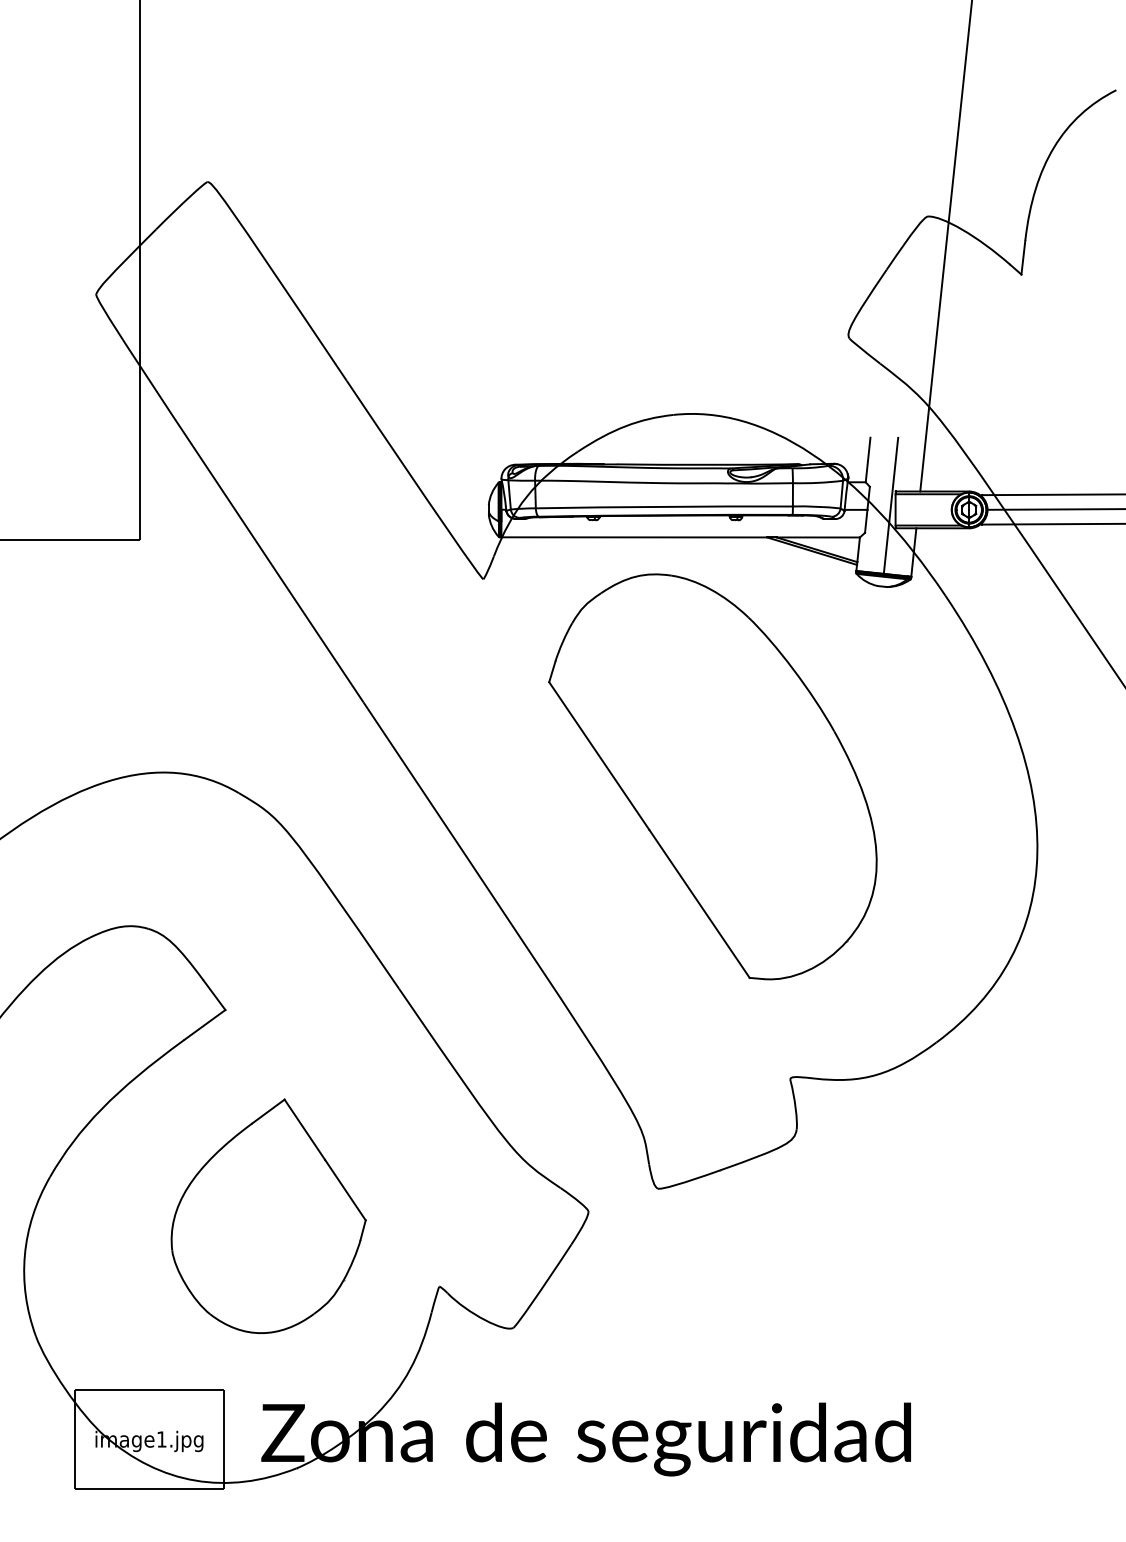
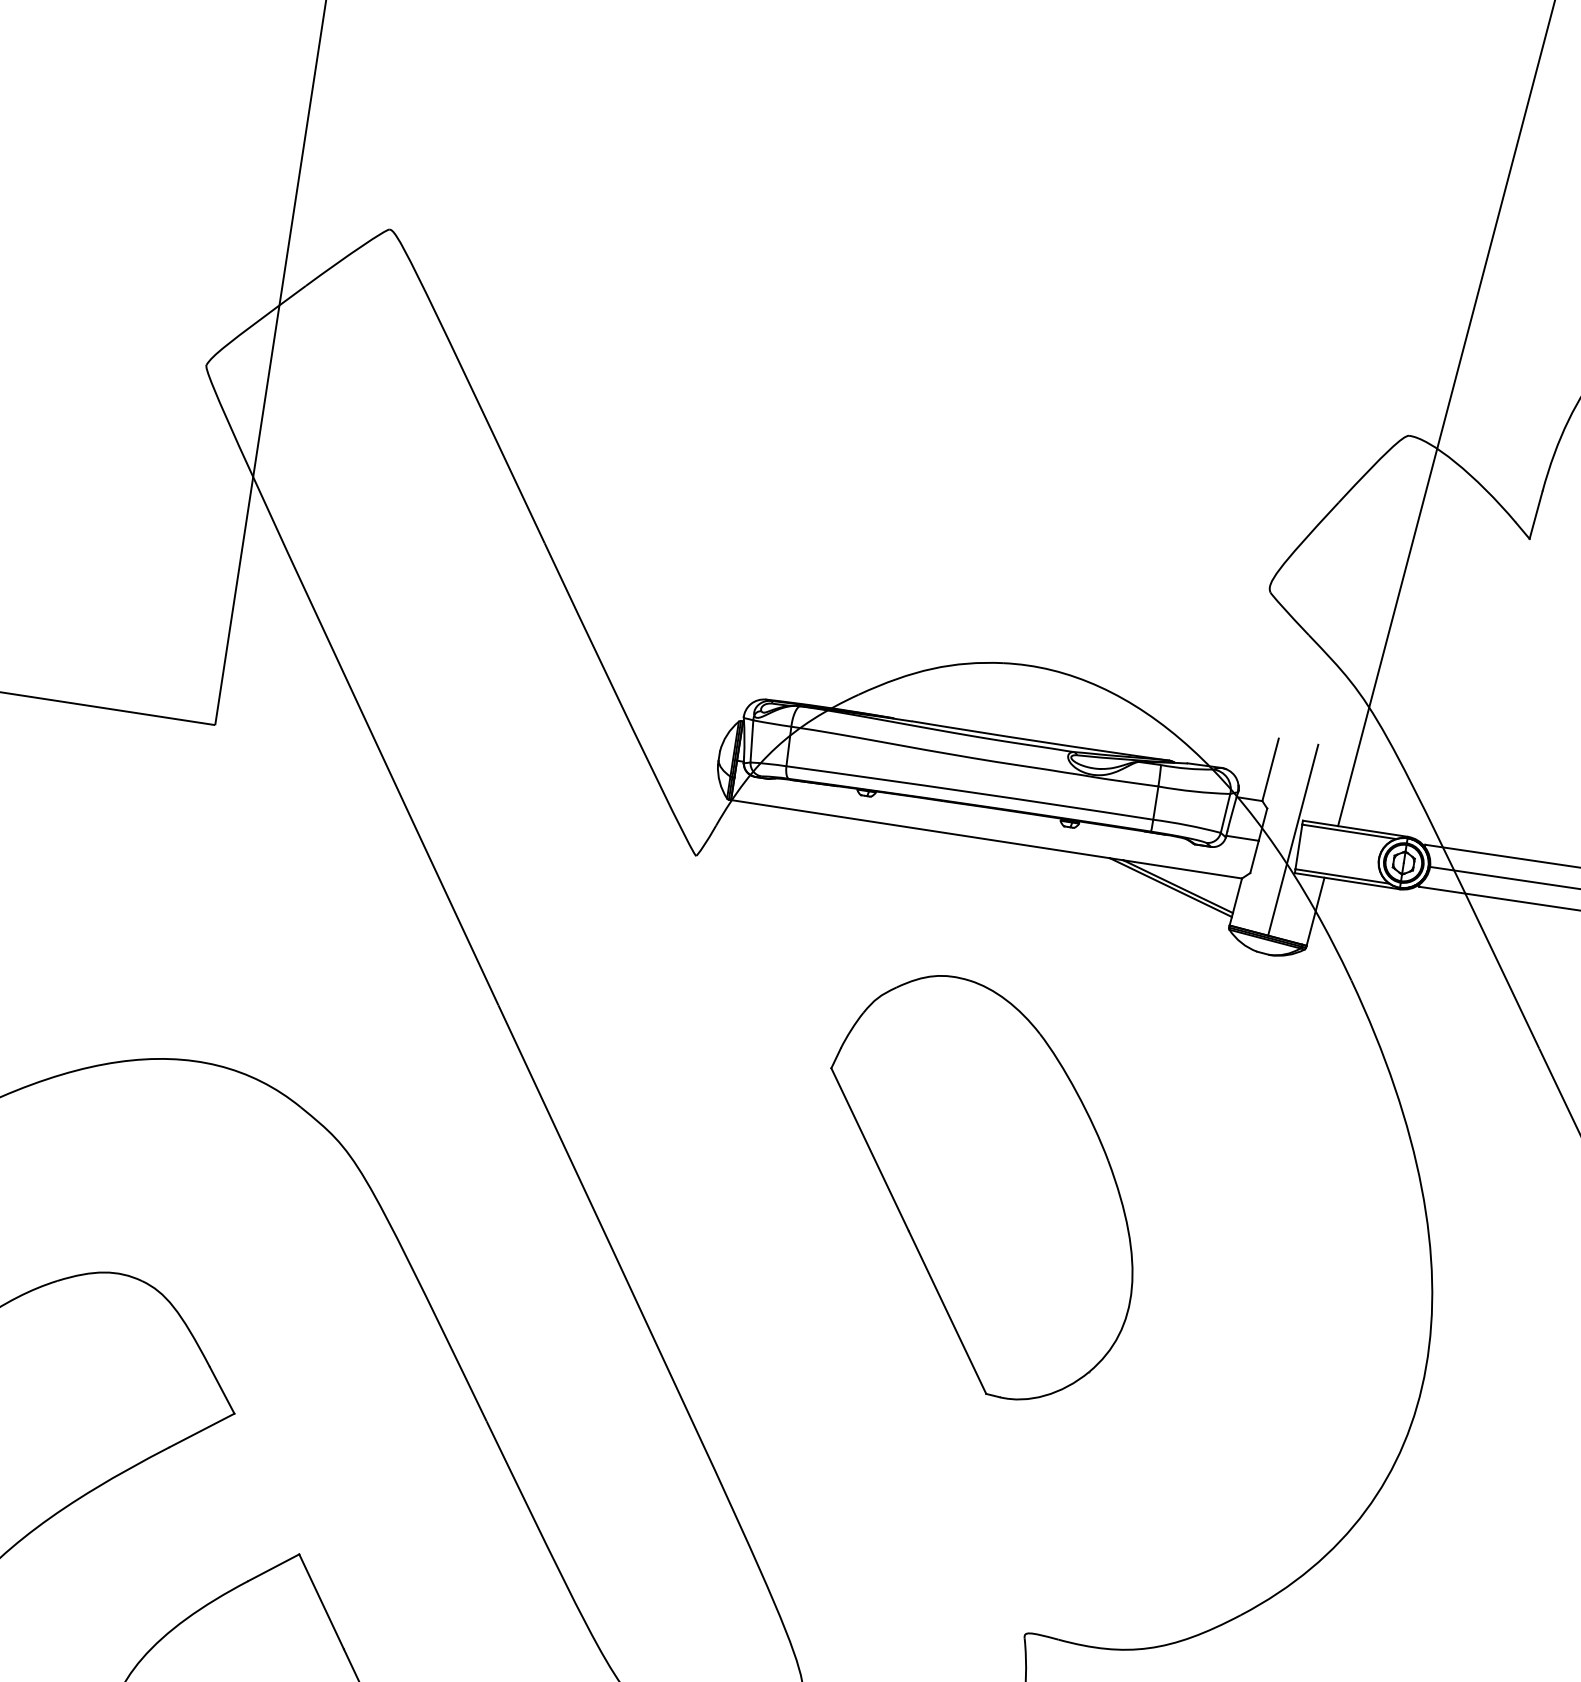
part: (712, 776) -> (979, 1187), size x0.7

